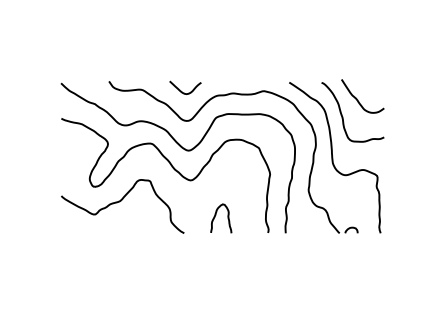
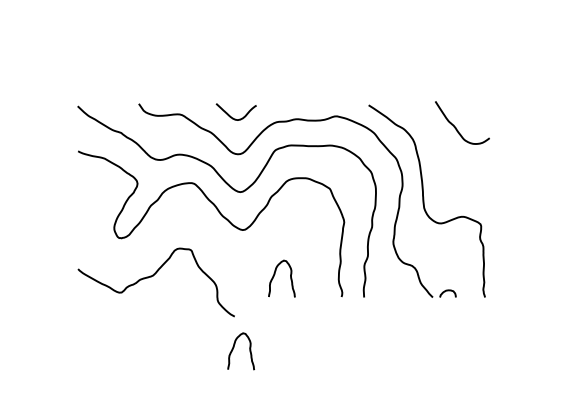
curve: (343, 116) -> (437, 148), removed
curve: (119, 202) -> (152, 277), moved
curve: (184, 272) -> (235, 347), added

